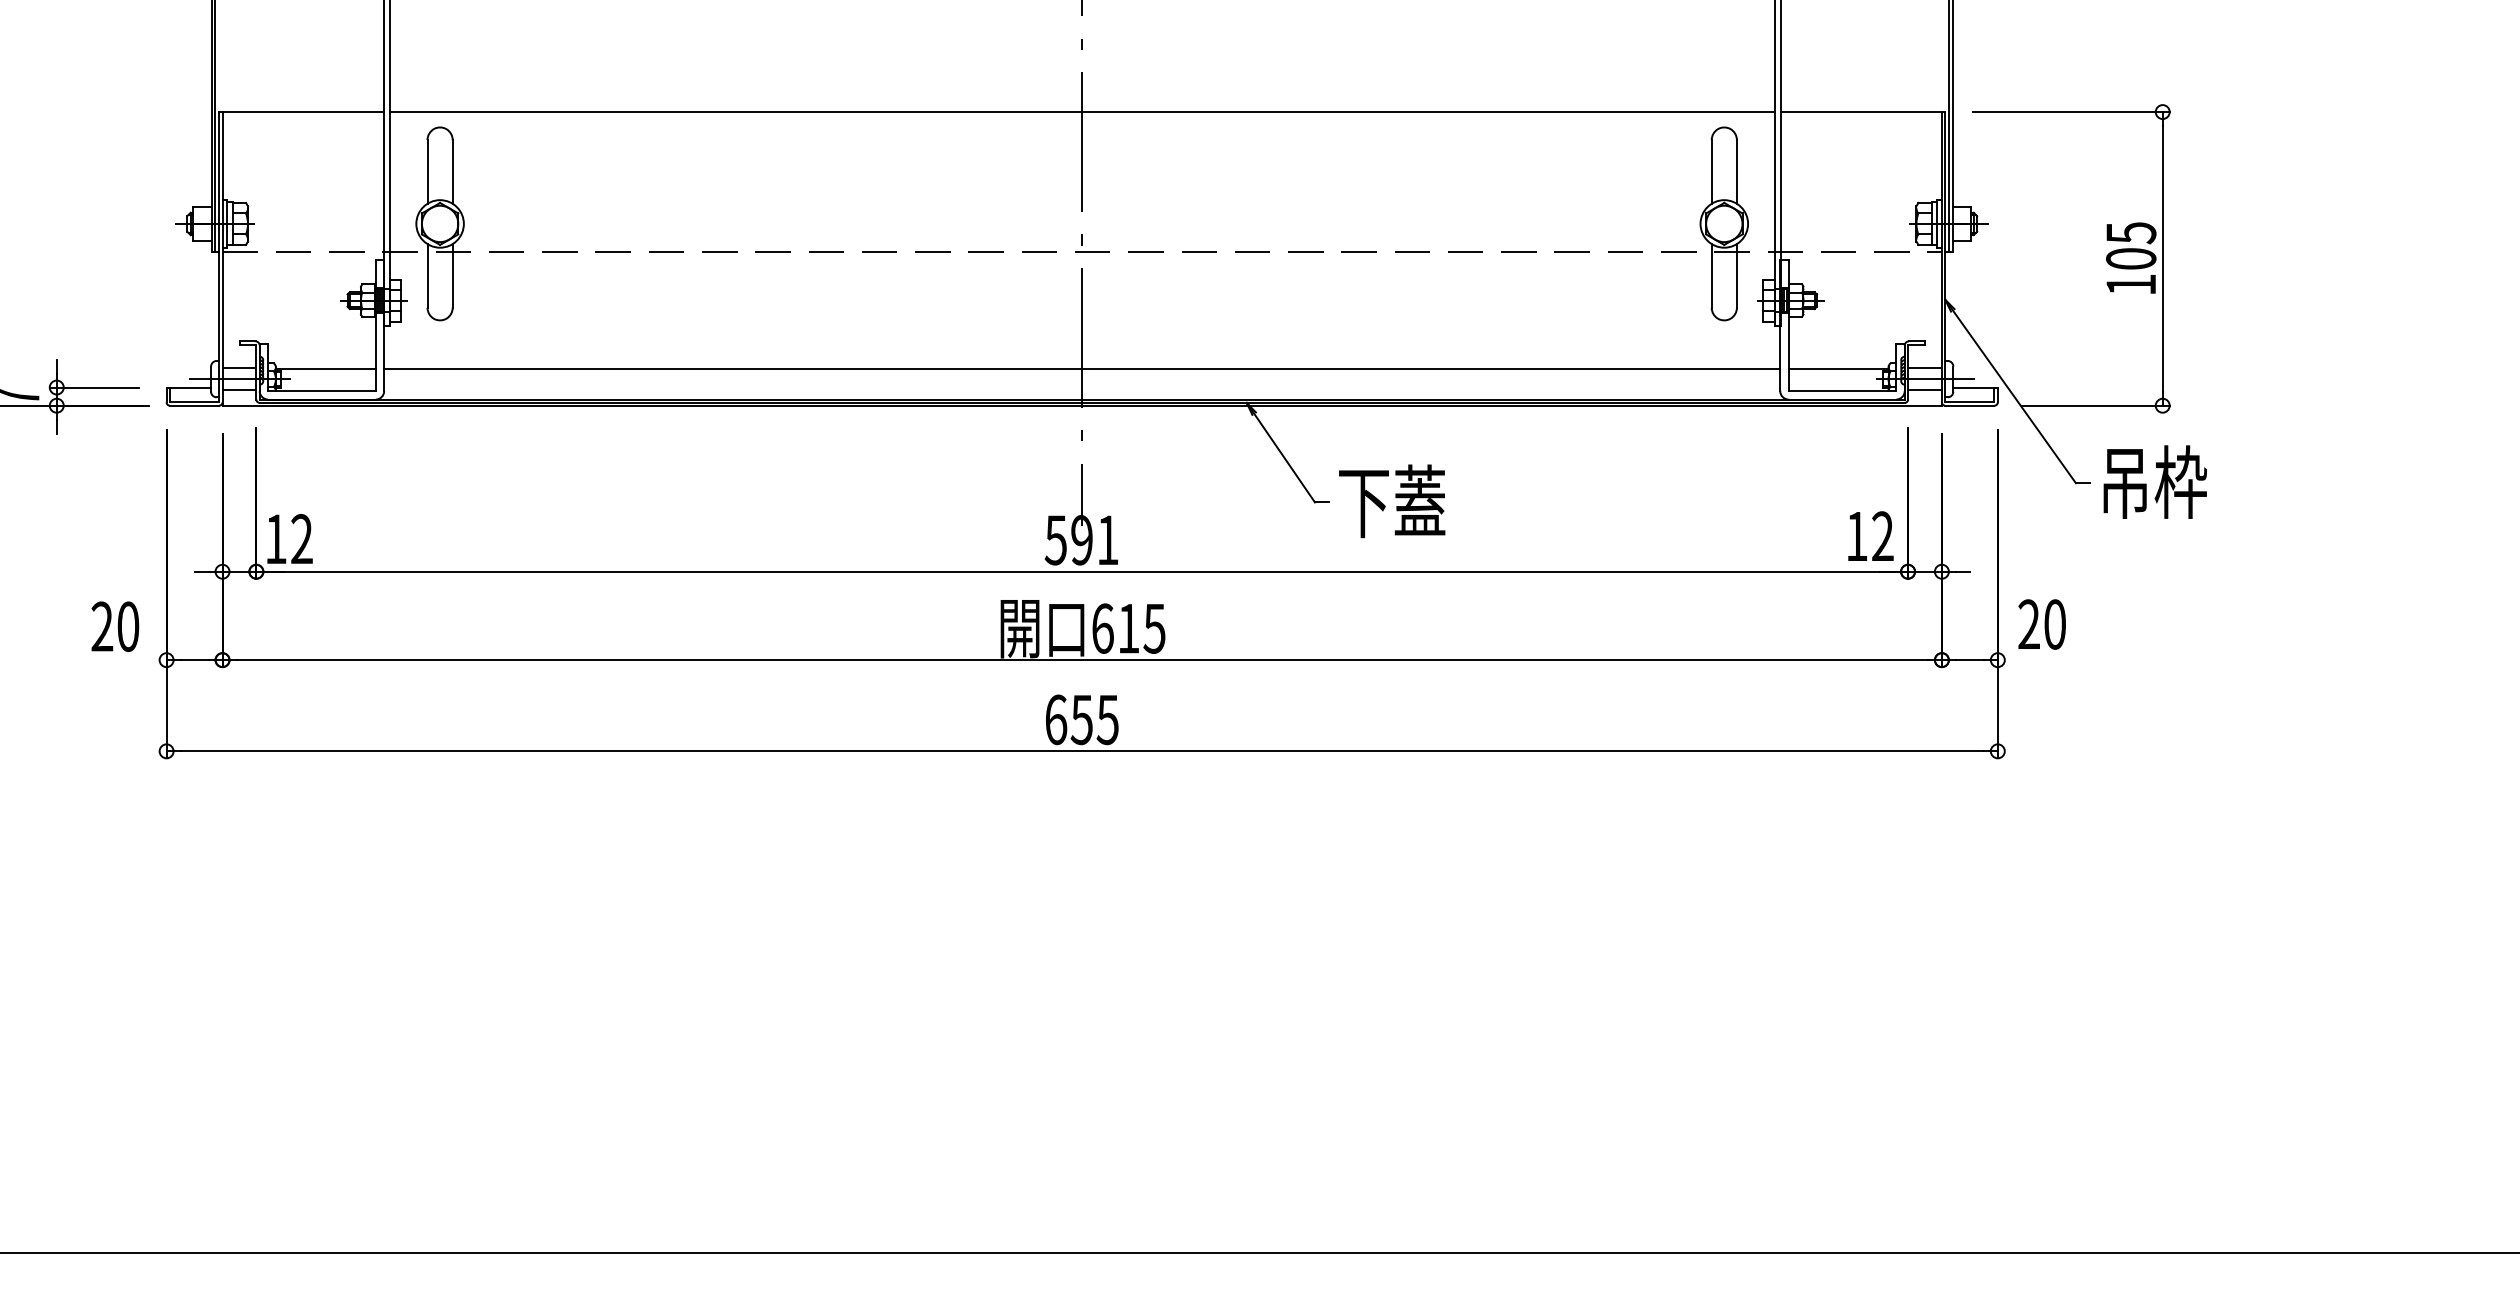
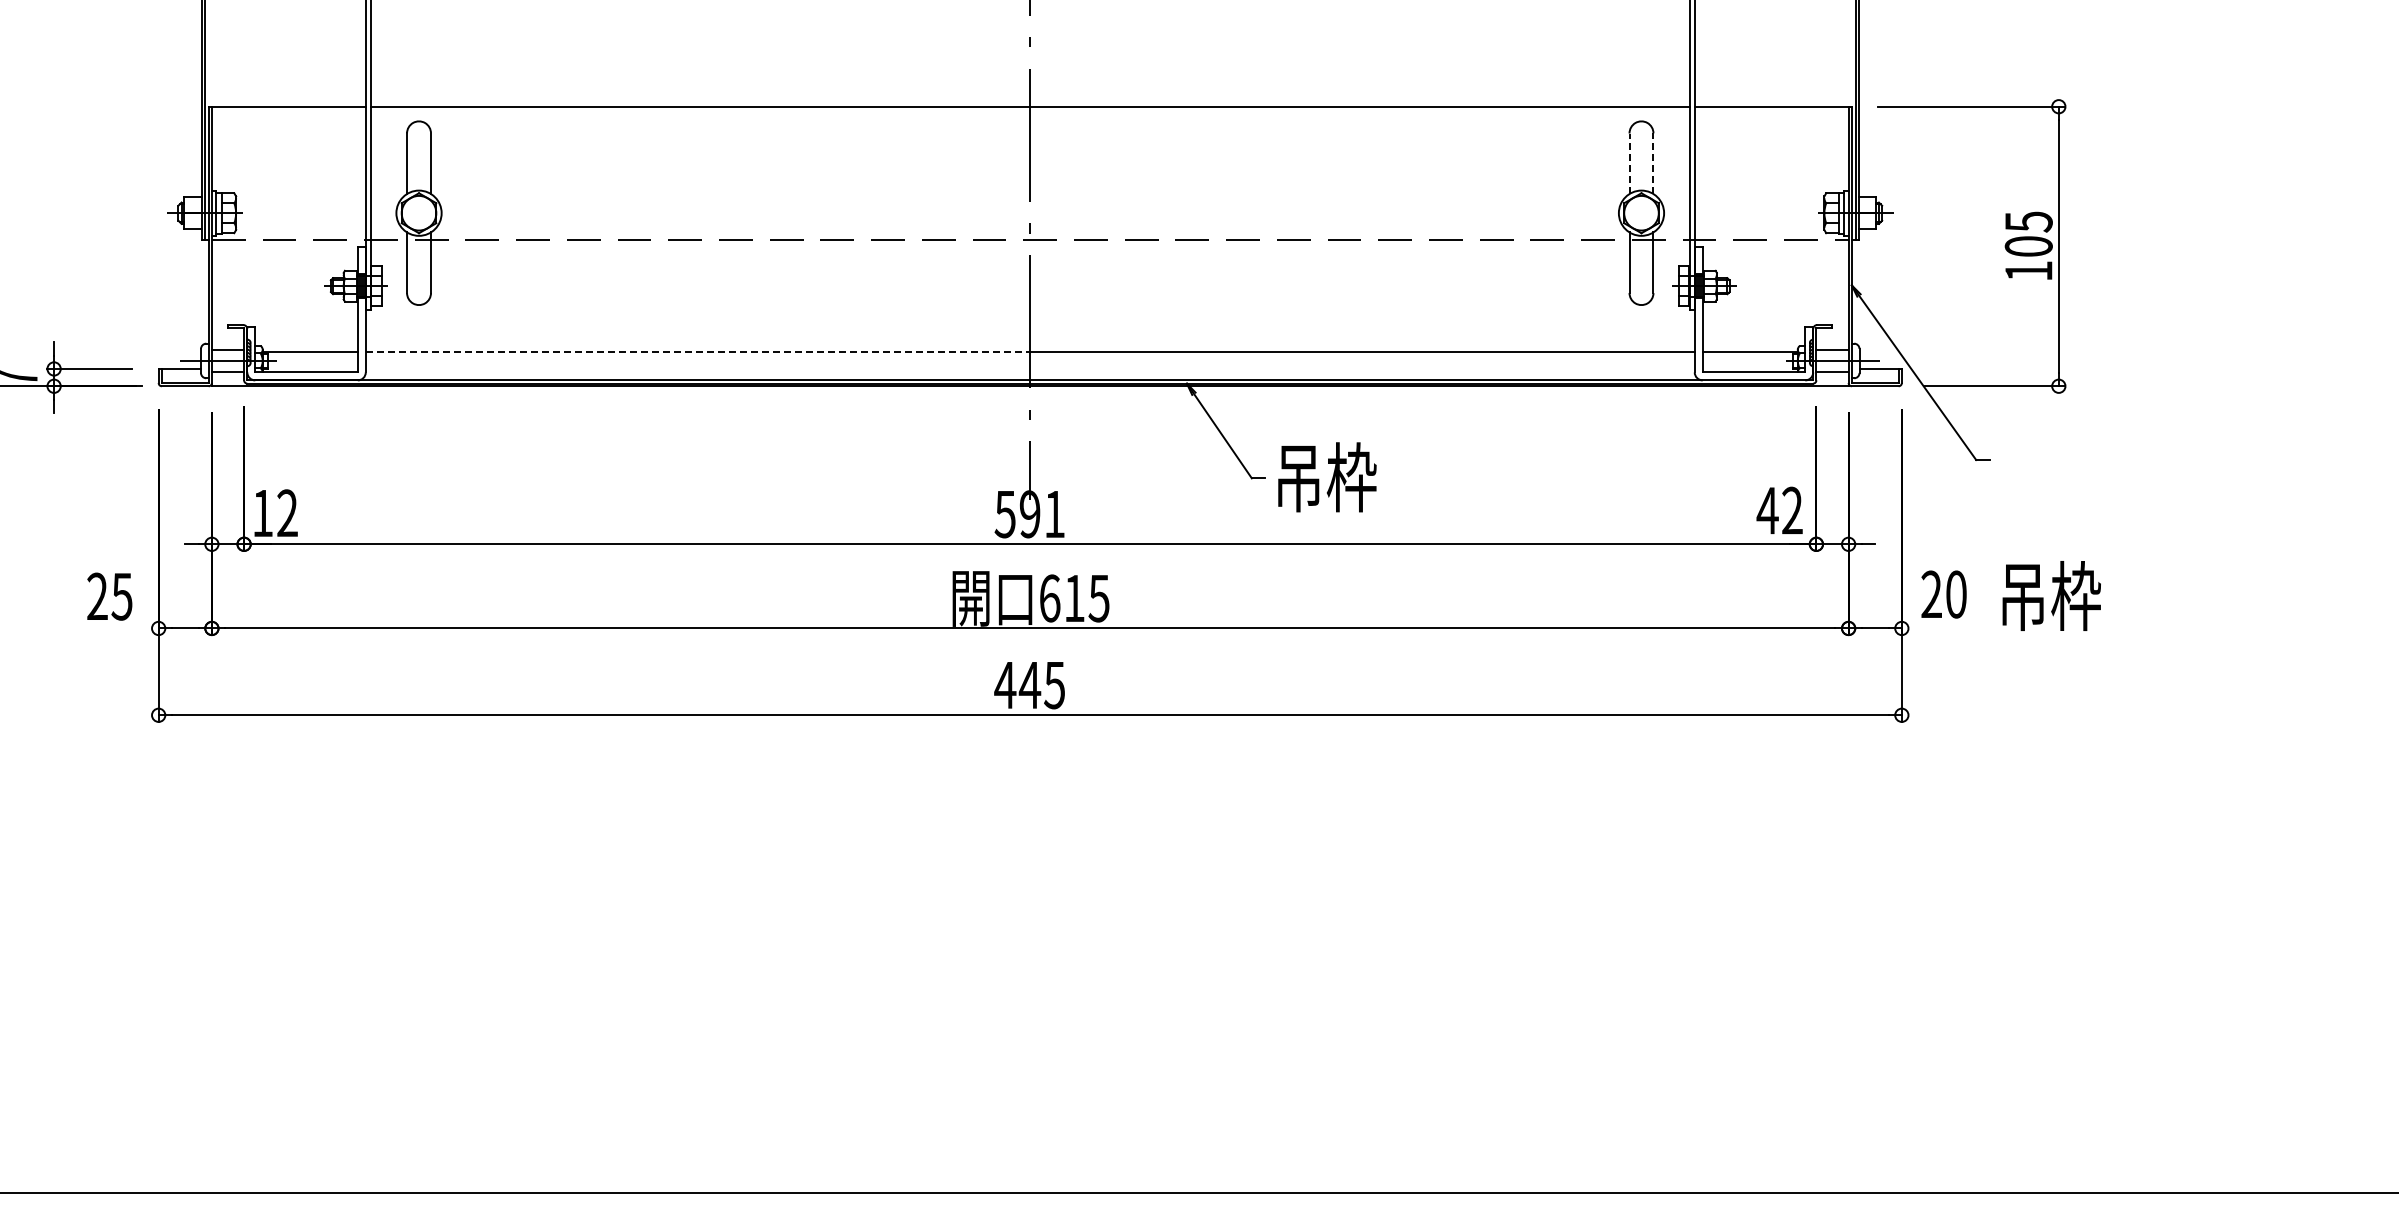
line: (1711, 171) -> (1629, 163), solid -> dashed
line: (1736, 171) -> (1653, 163), solid -> dashed
line: (733, 369) -> (698, 351), solid -> dashed
text: (2155, 481) -> (2051, 595), moved
text: (1392, 501) -> (1325, 477), 下蓋 -> 吊枠
text: (1856, 536) -> (1767, 510), 12 -> 42
text: (127, 626) -> (121, 596), 20 -> 25
text: (1068, 720) -> (1017, 685), 655 -> 445

